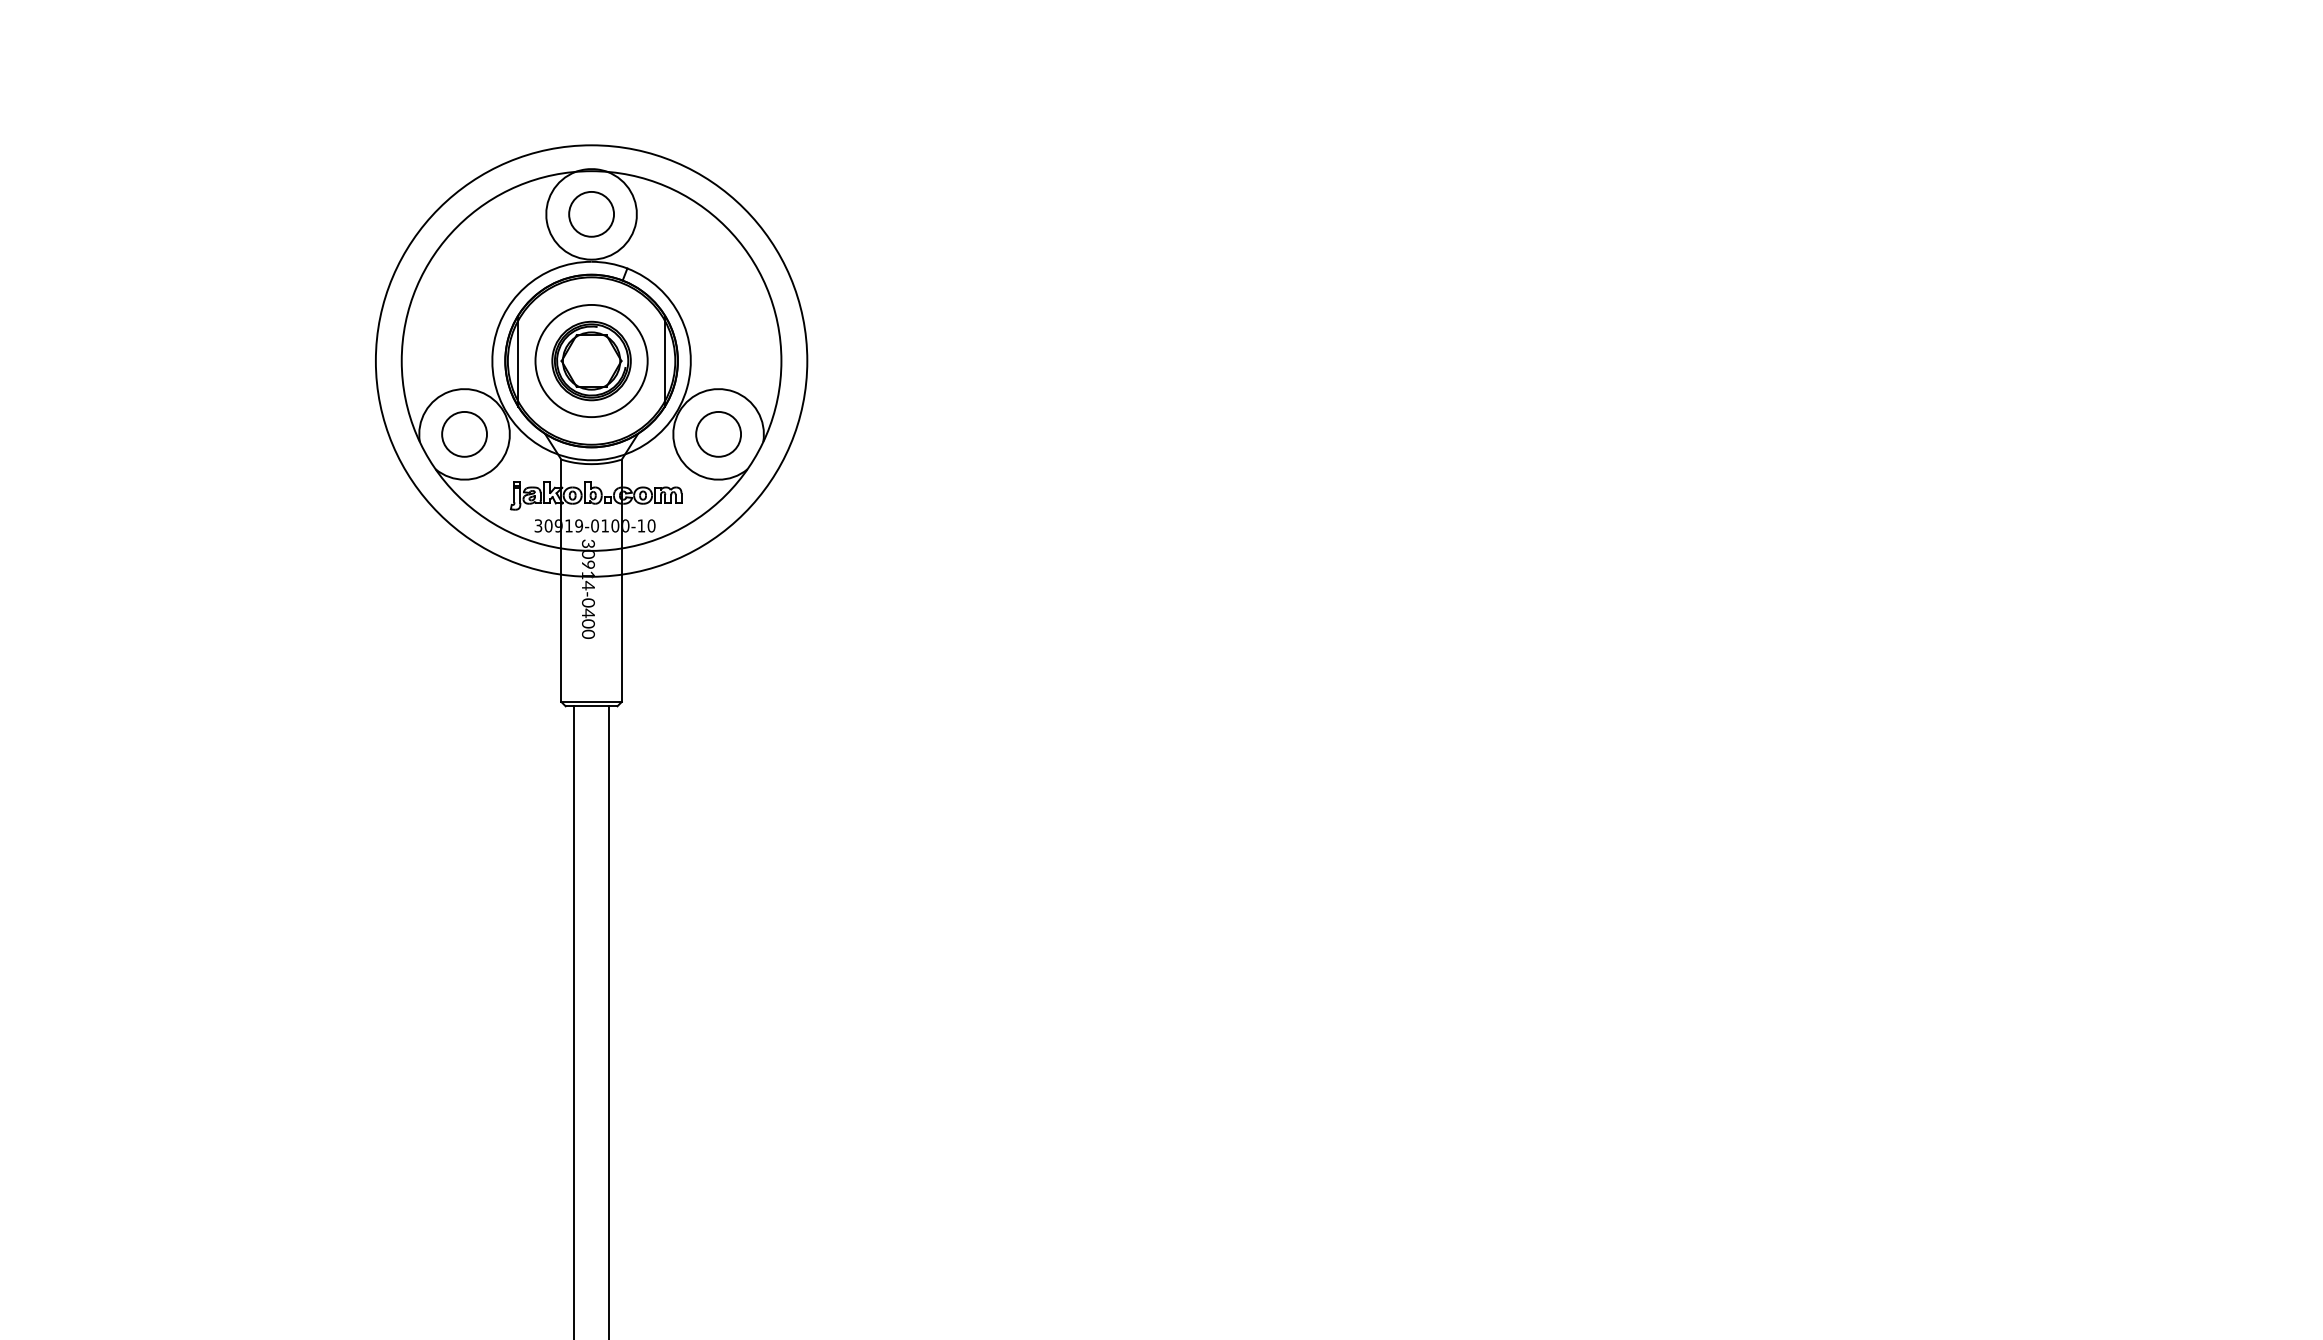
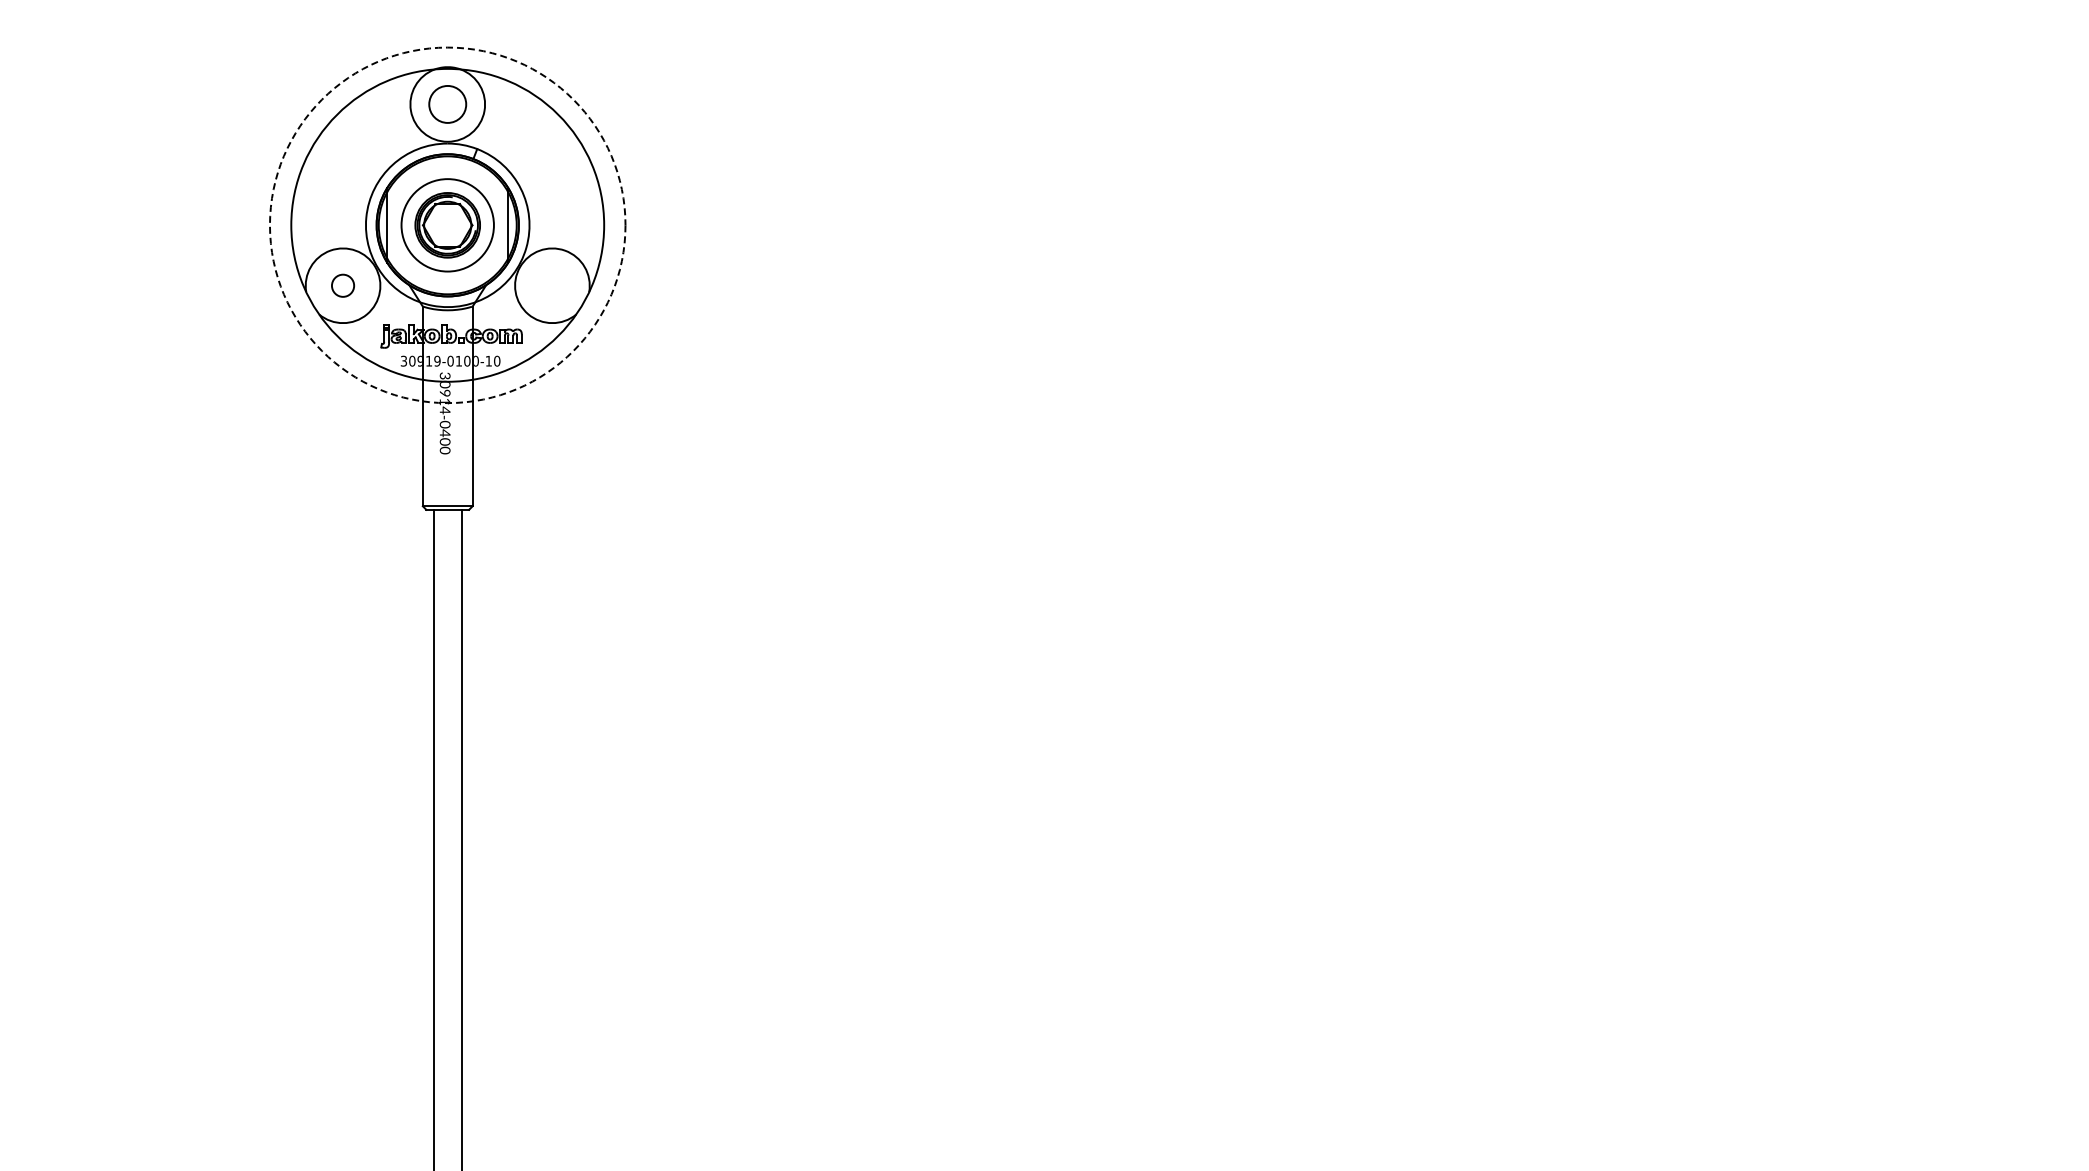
circle: (591, 361) -> (447, 225), solid -> dashed
circle: (463, 434) -> (342, 285), size x0.6
circle: (718, 434) -> (552, 285), removed

